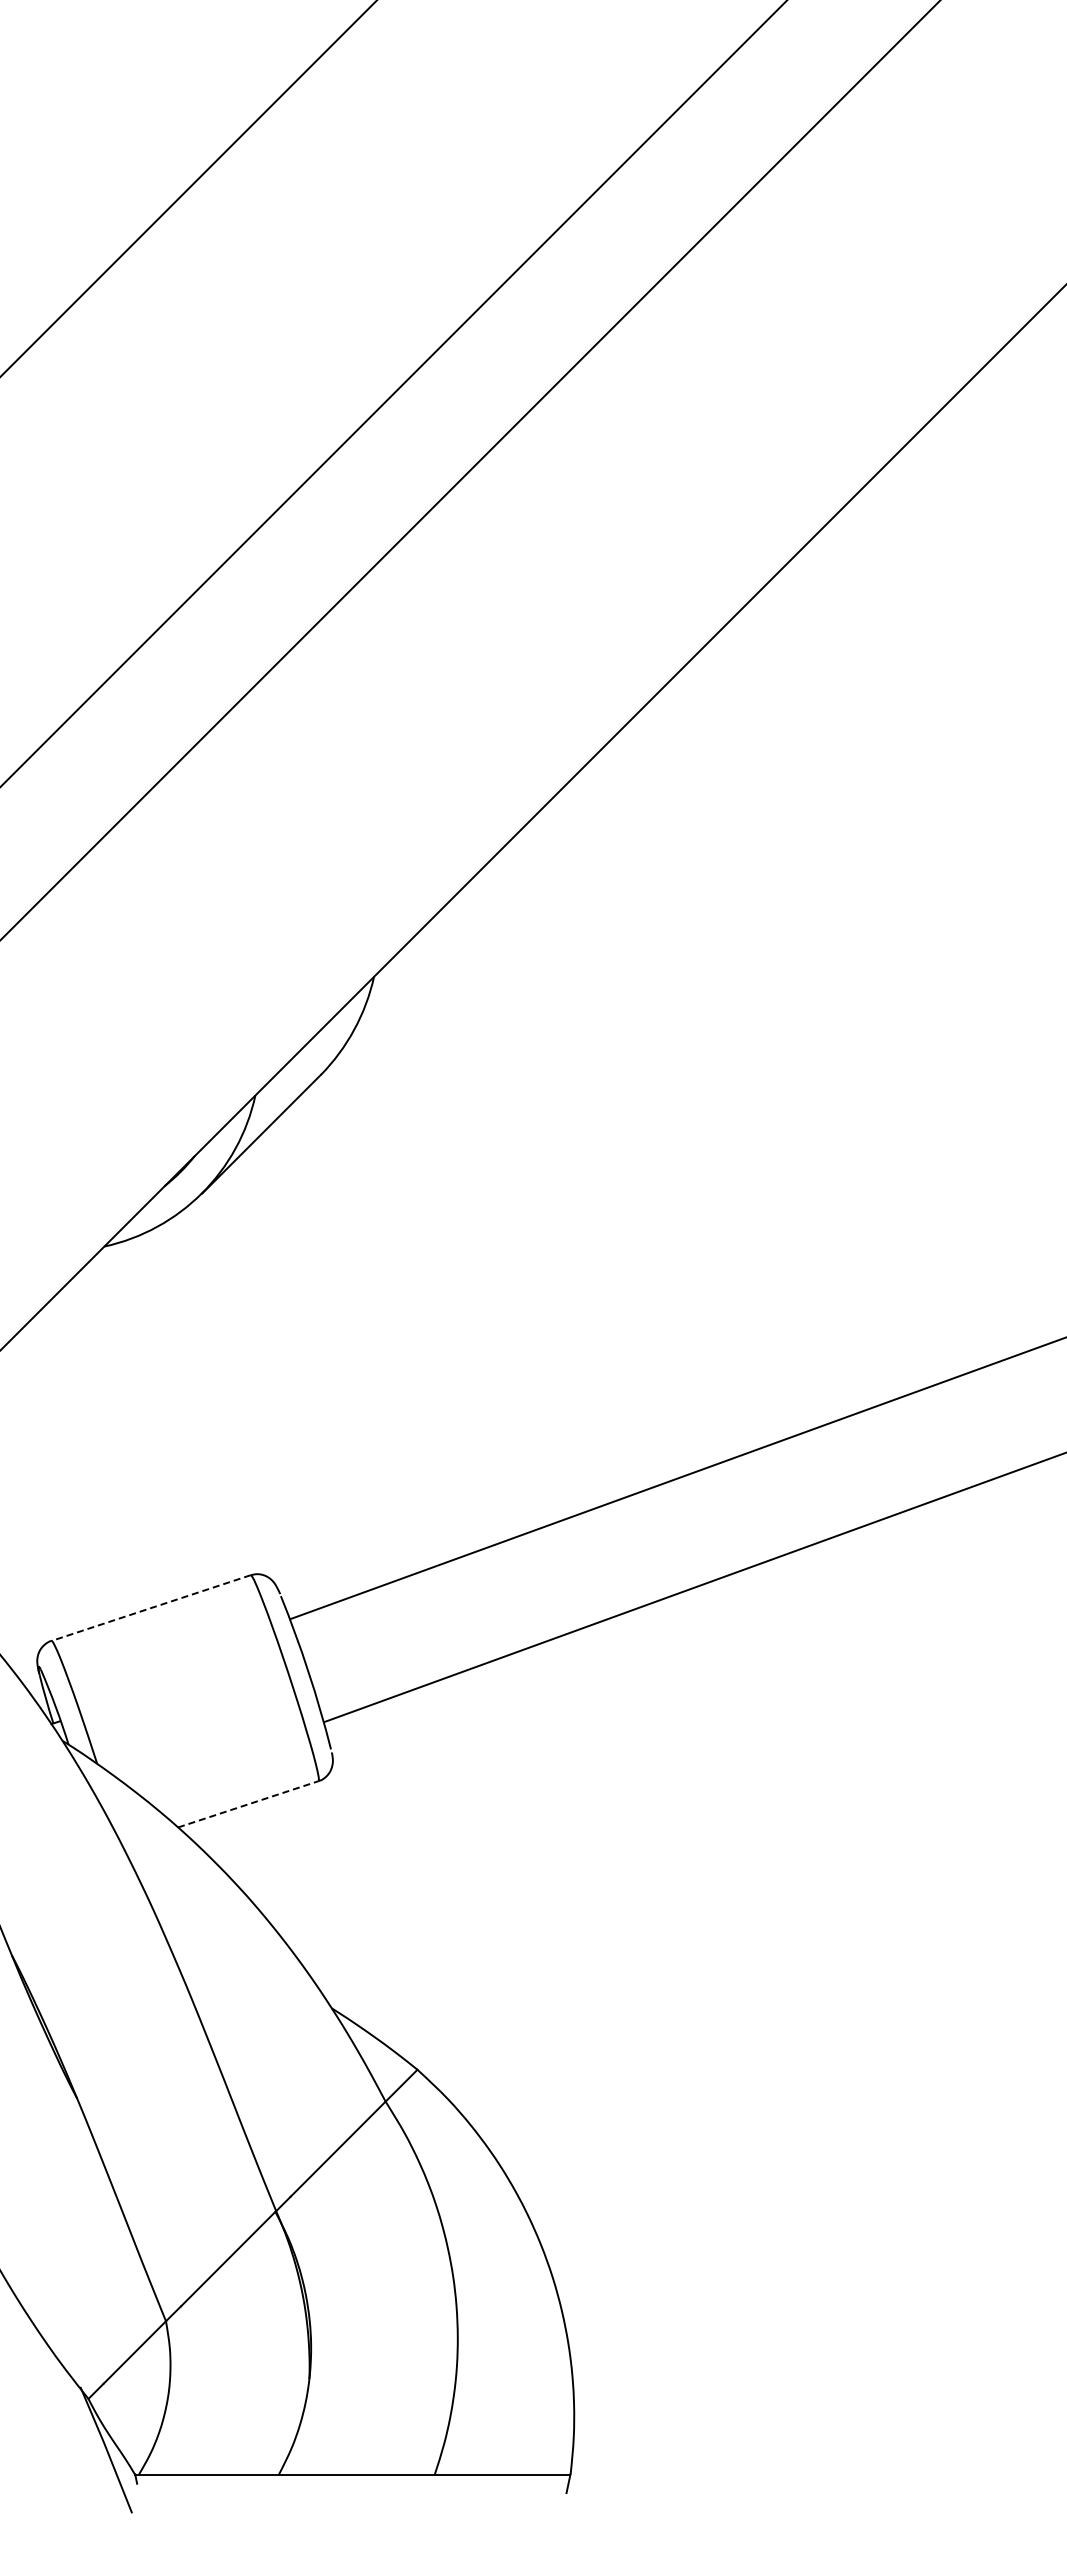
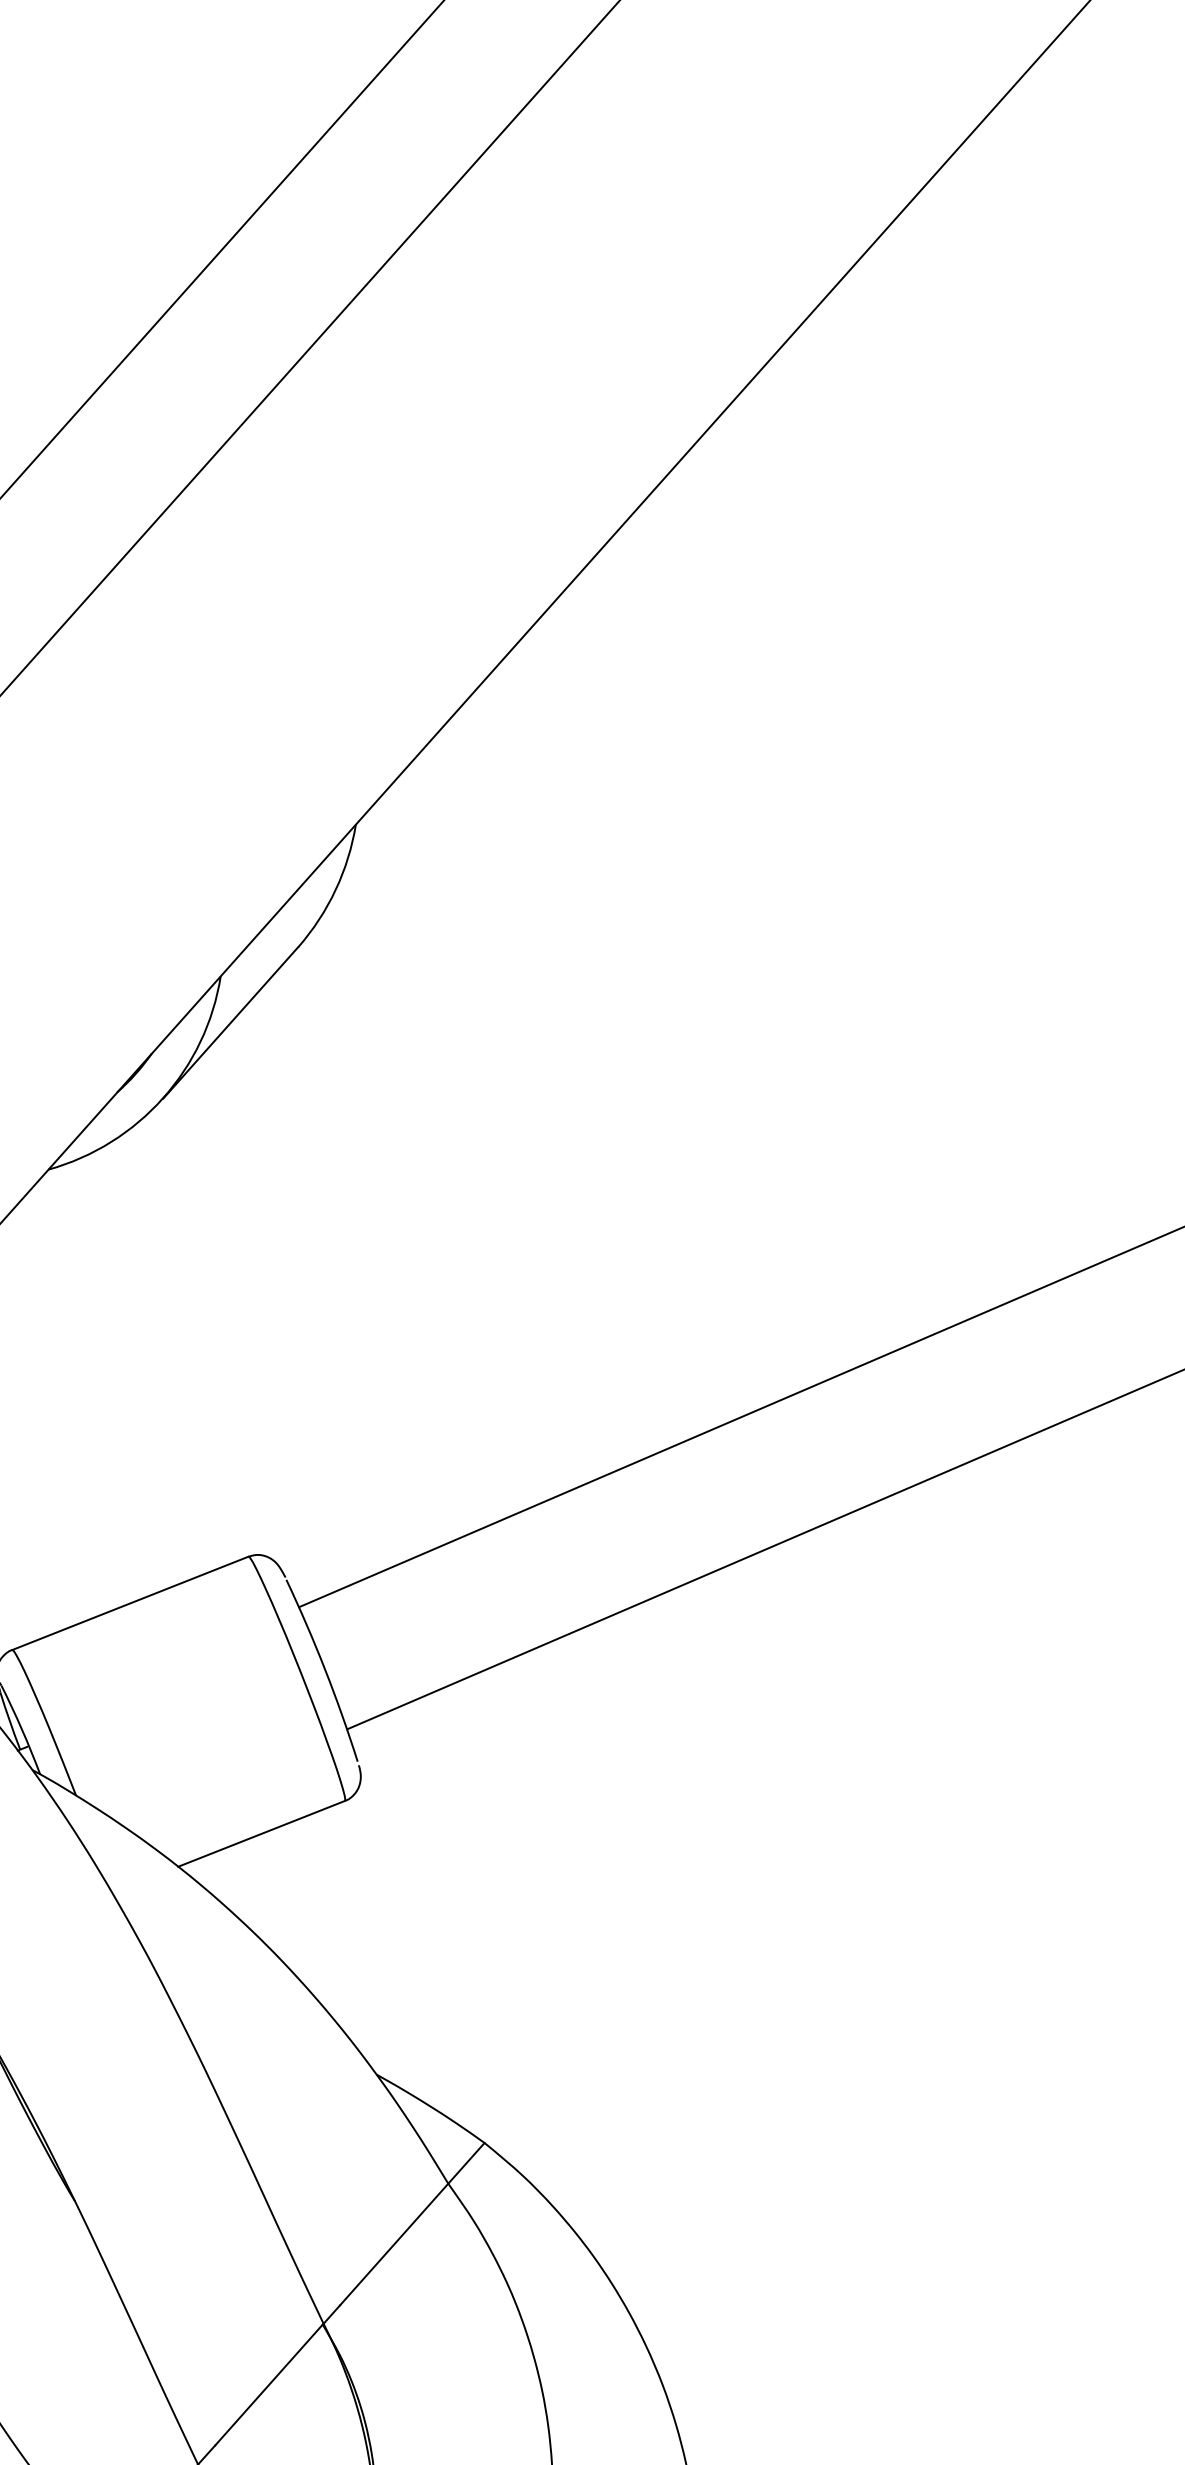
line: (151, 1608) -> (130, 1603), dashed -> solid
line: (248, 1804) -> (261, 1834), dashed -> solid

